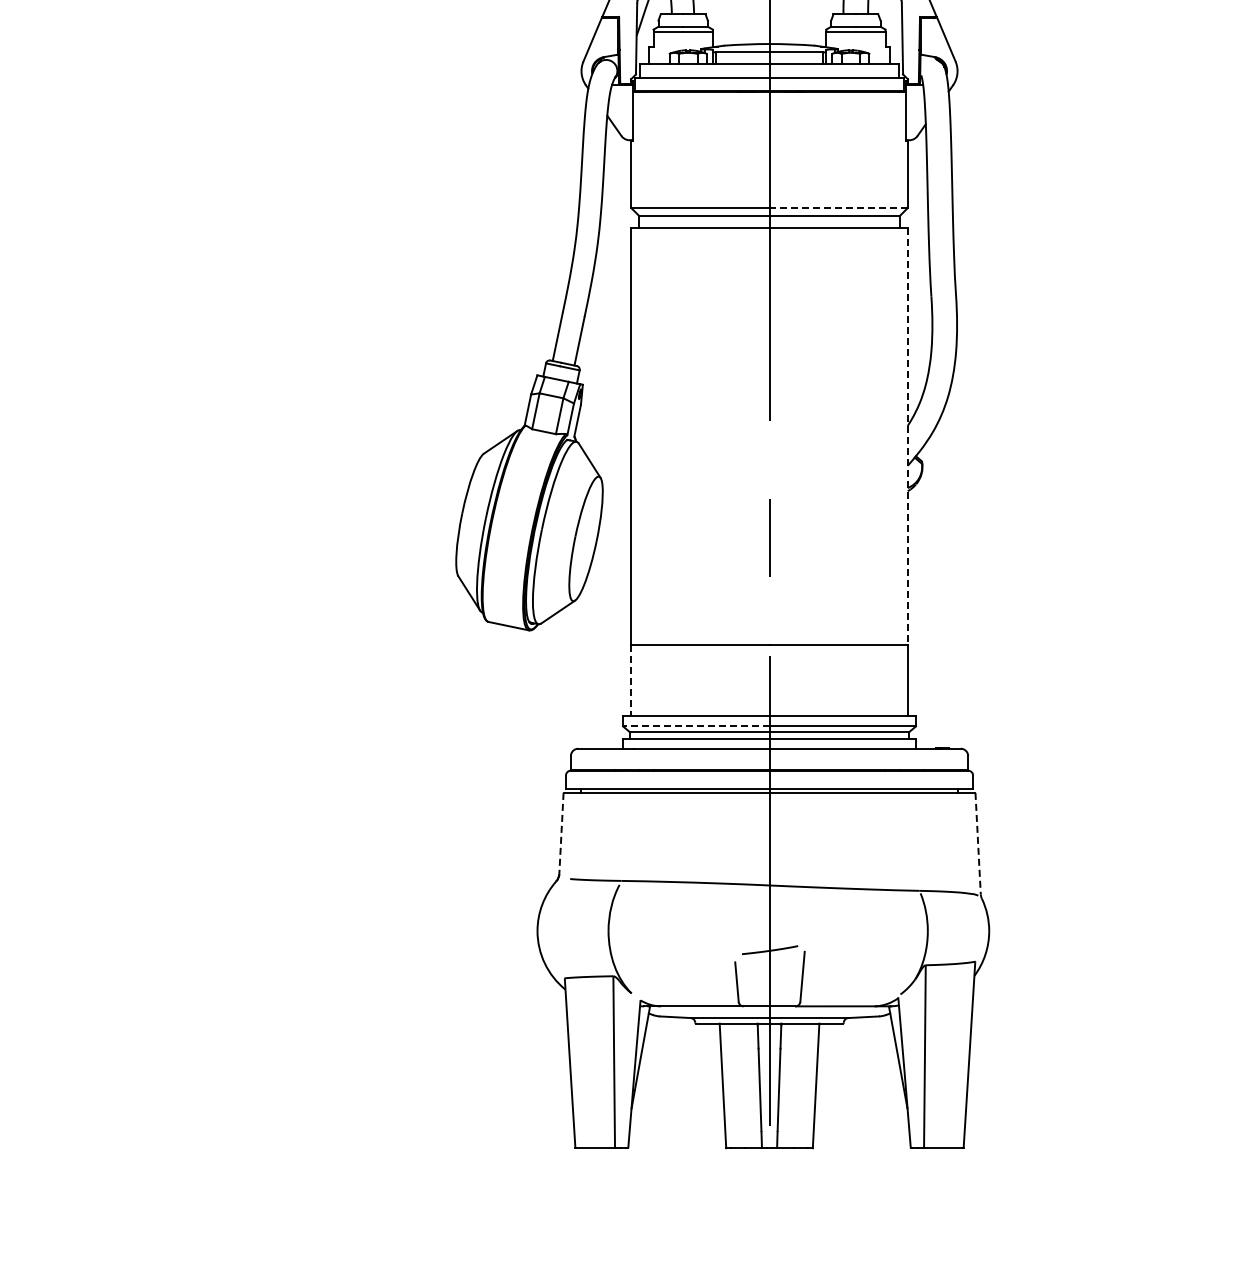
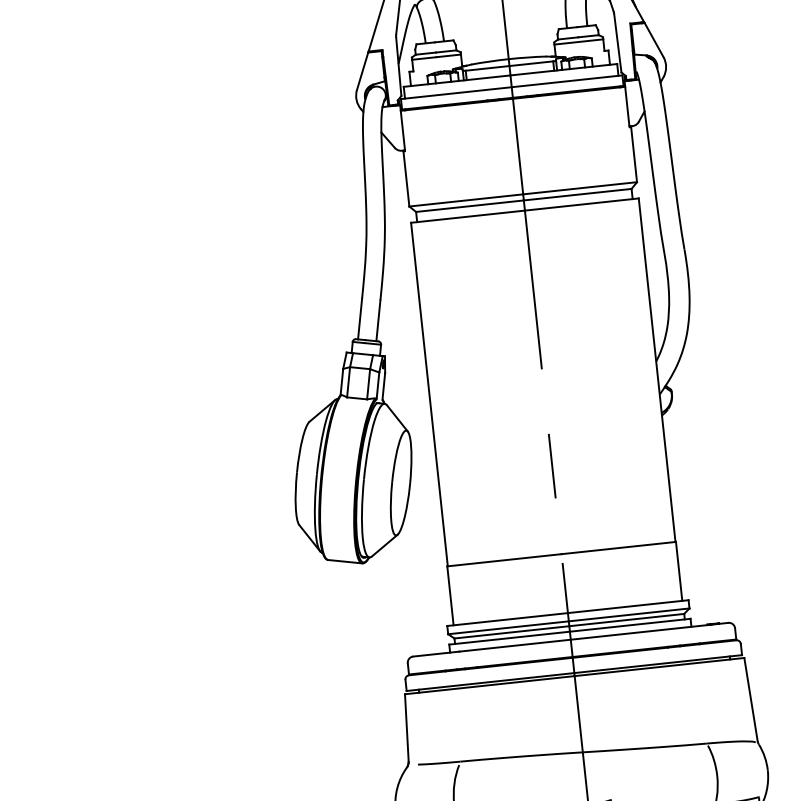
line: (838, 208) -> (580, 188), dashed -> solid
line: (907, 436) -> (656, 370), dashed -> solid
line: (630, 680) -> (450, 595), dashed -> solid
line: (695, 726) -> (507, 627), dashed -> solid
line: (561, 833) -> (406, 727), dashed -> solid
line: (978, 843) -> (751, 699), dashed -> solid

